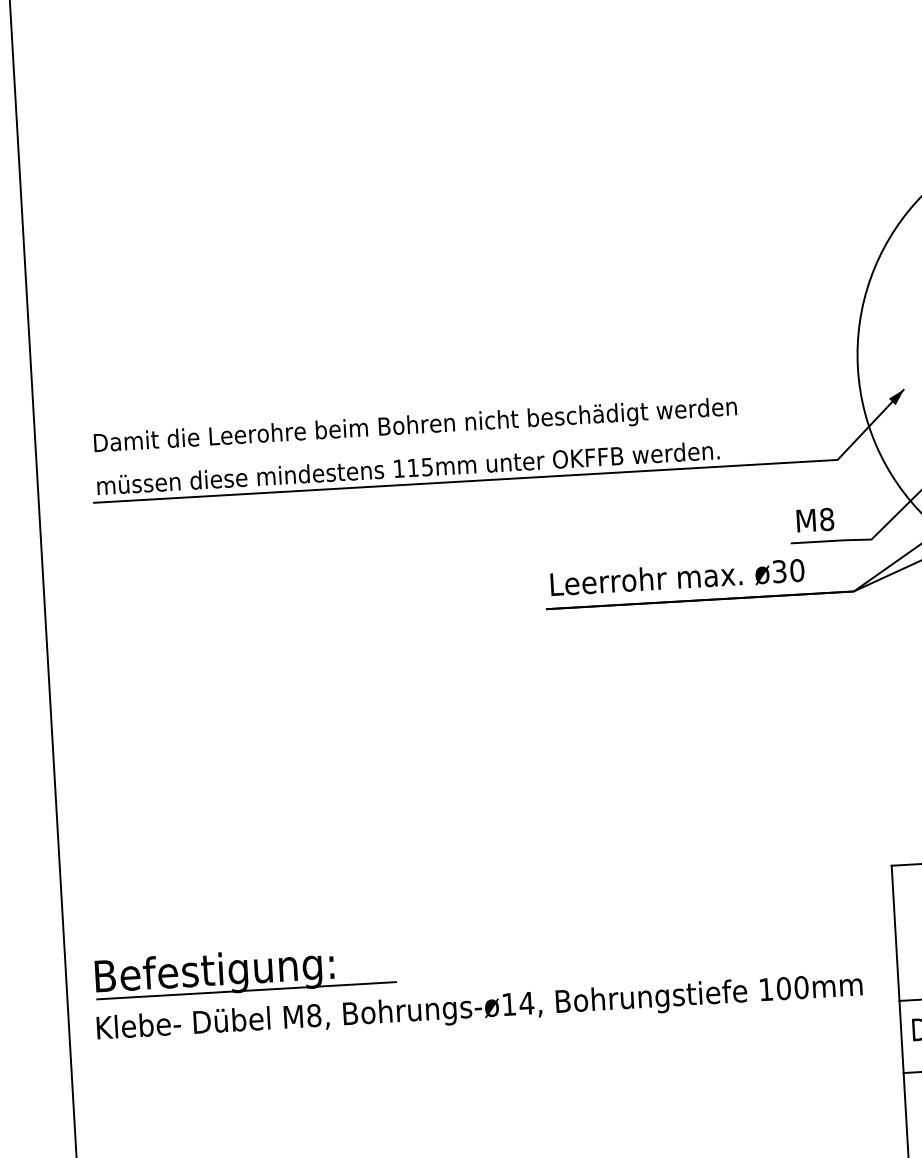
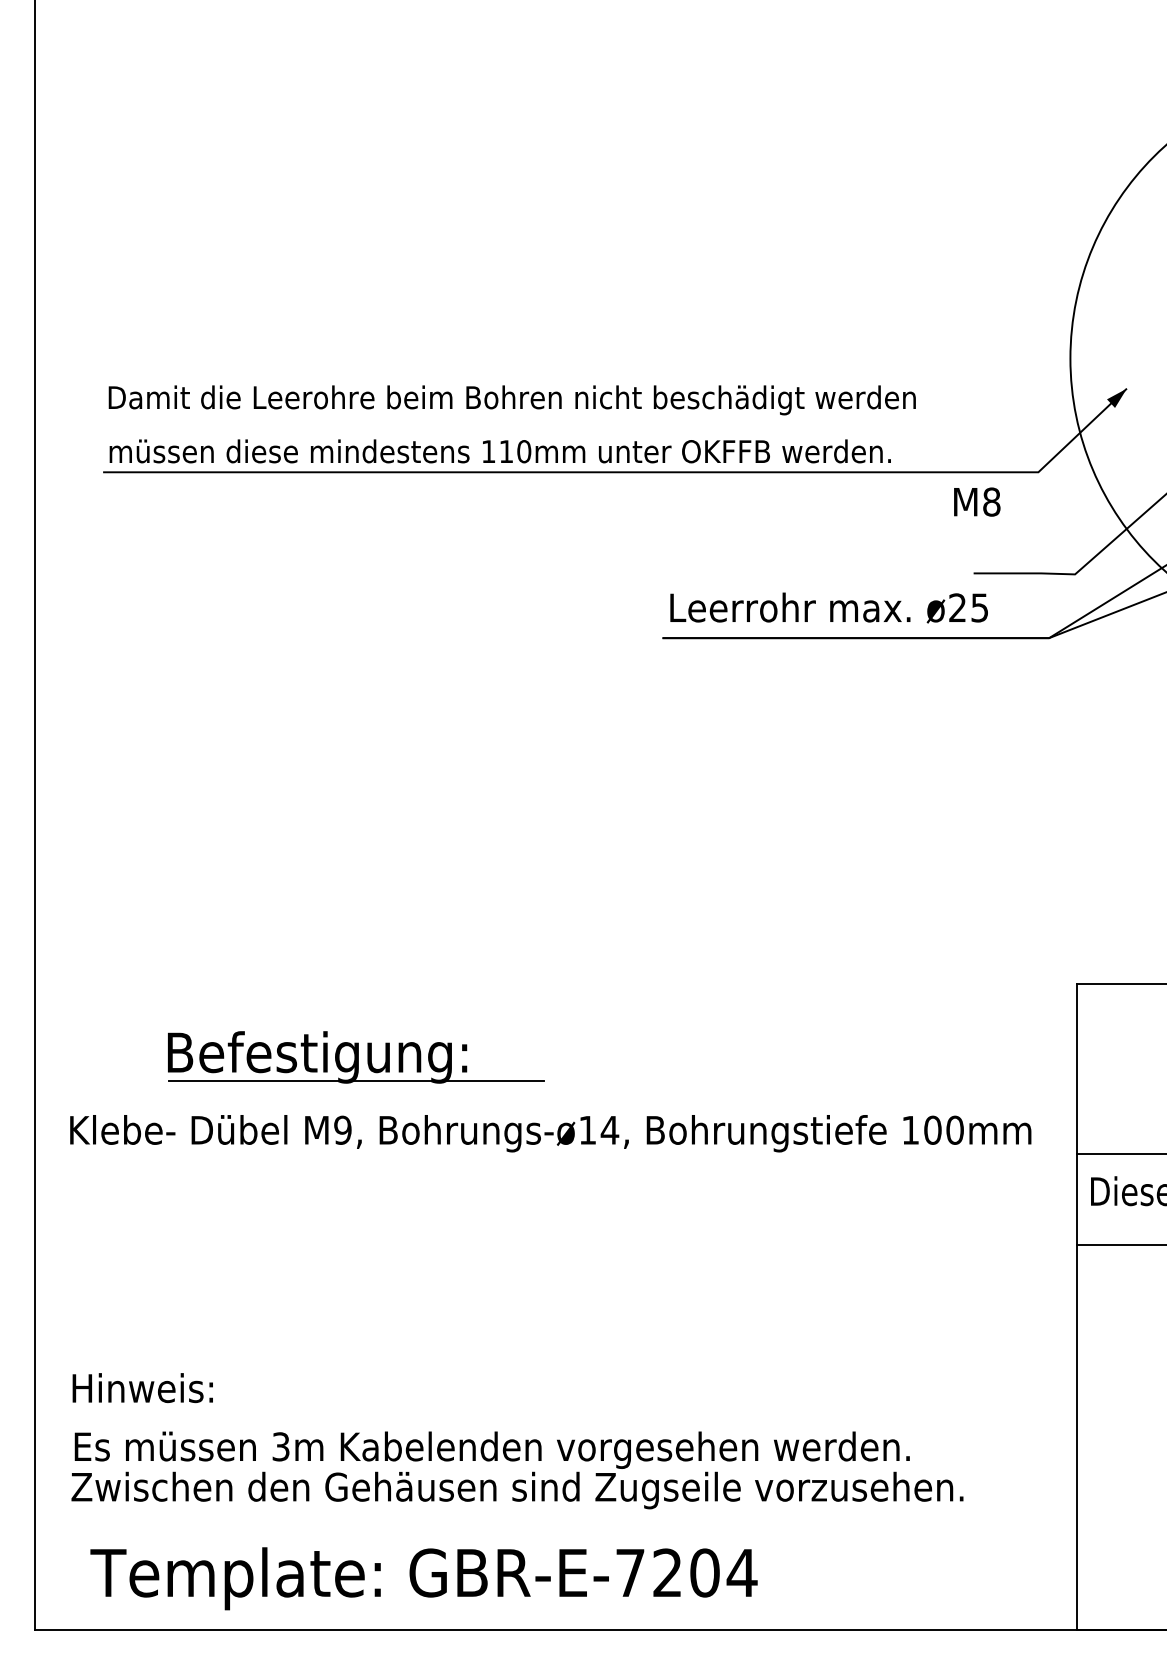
text: (427, 466) -> (524, 451), 115mm -> 110mm
text: (815, 519) -> (977, 501), moved
text: (788, 570) -> (968, 607), ø30 -> ø25
part: (245, 971) -> (356, 1057), moved
text: (313, 1015) -> (342, 1129), M8, -> M9,

